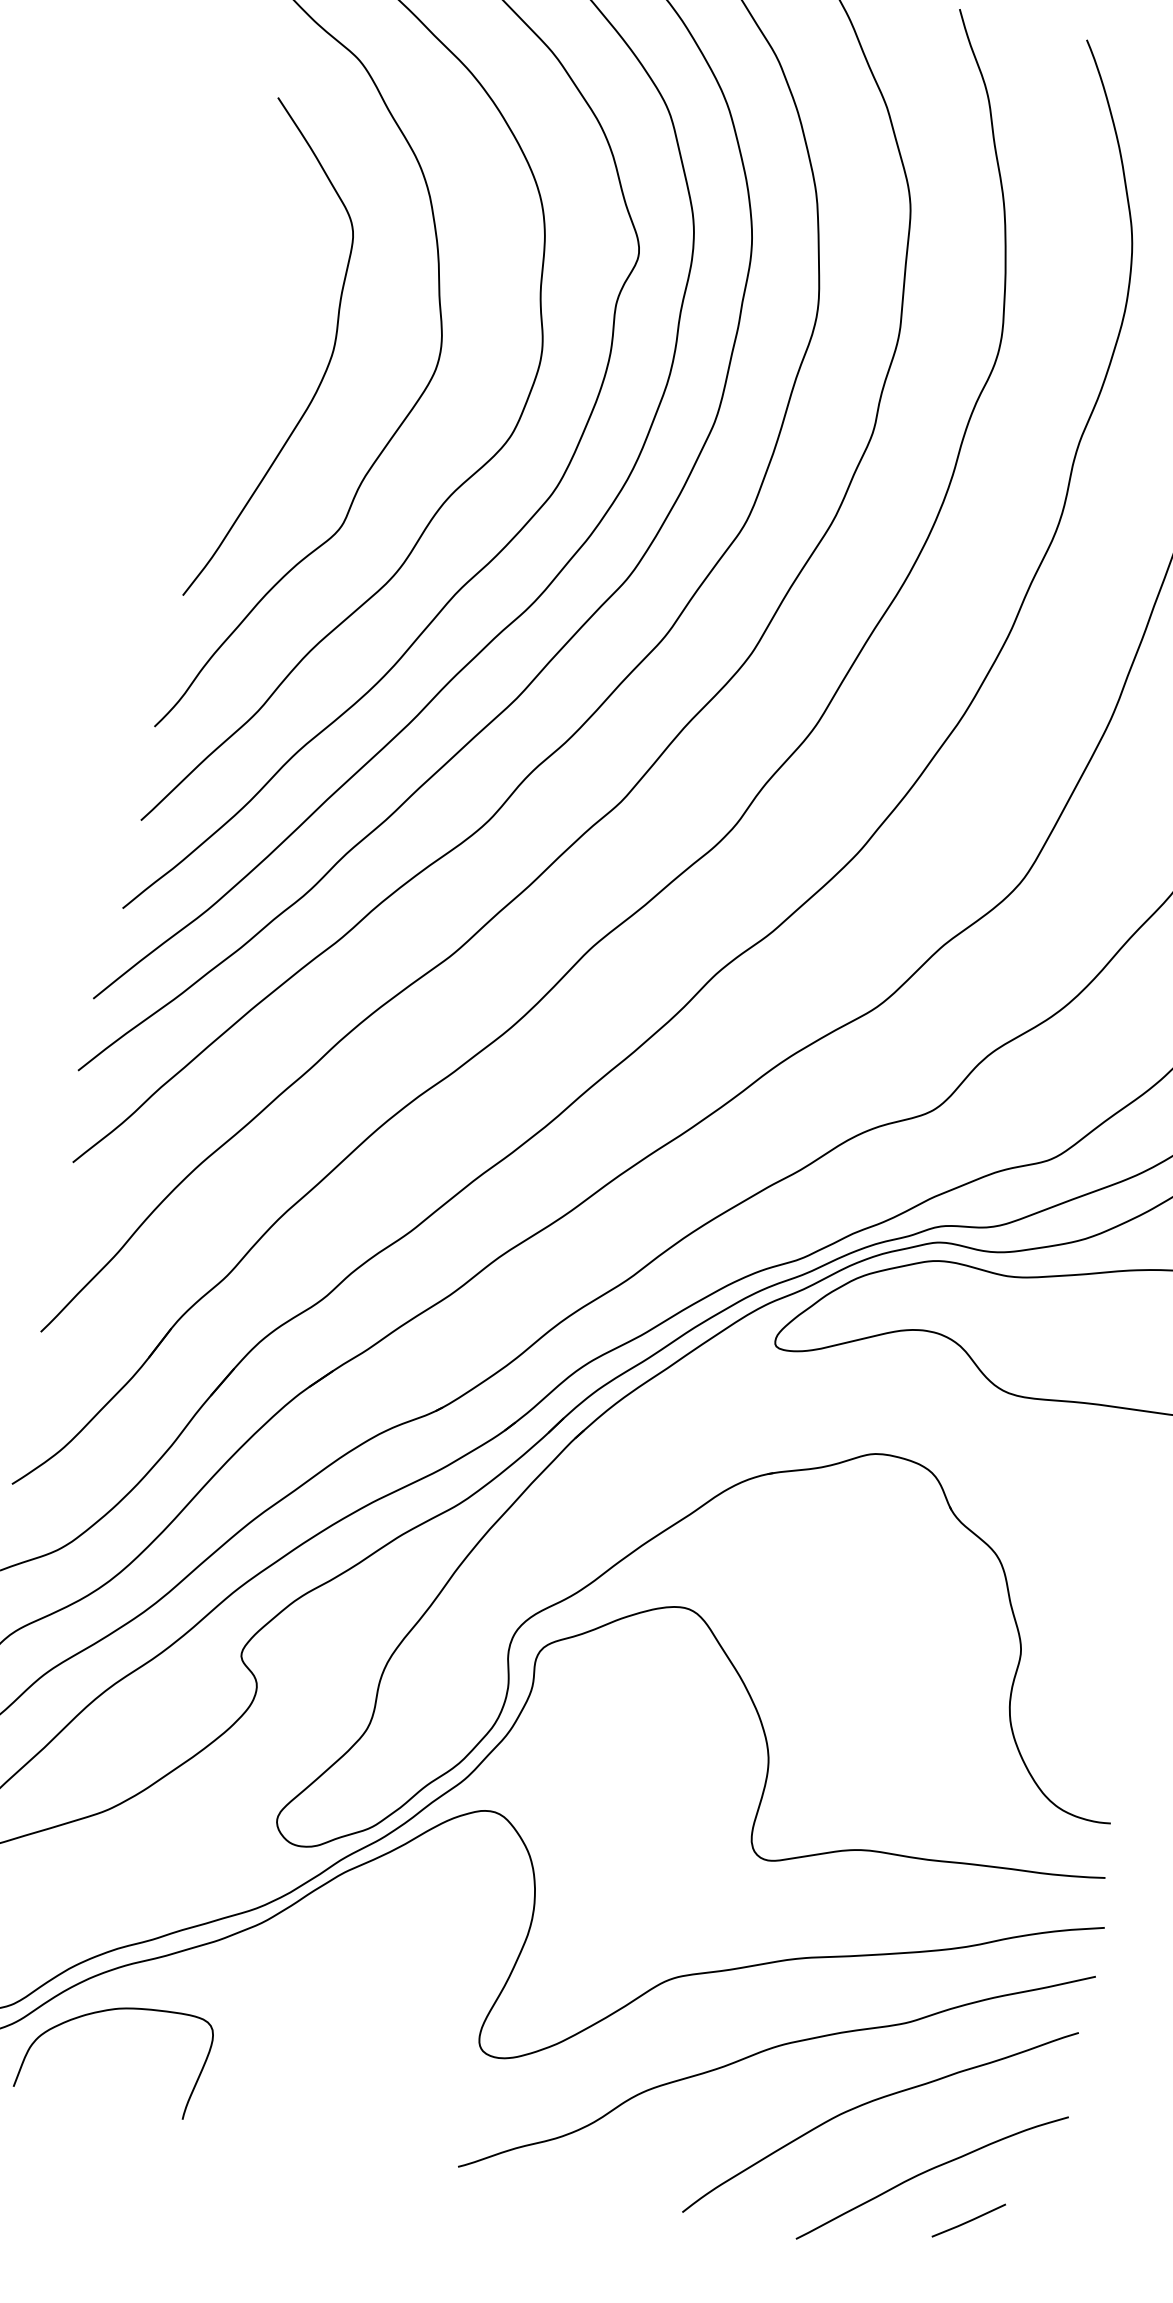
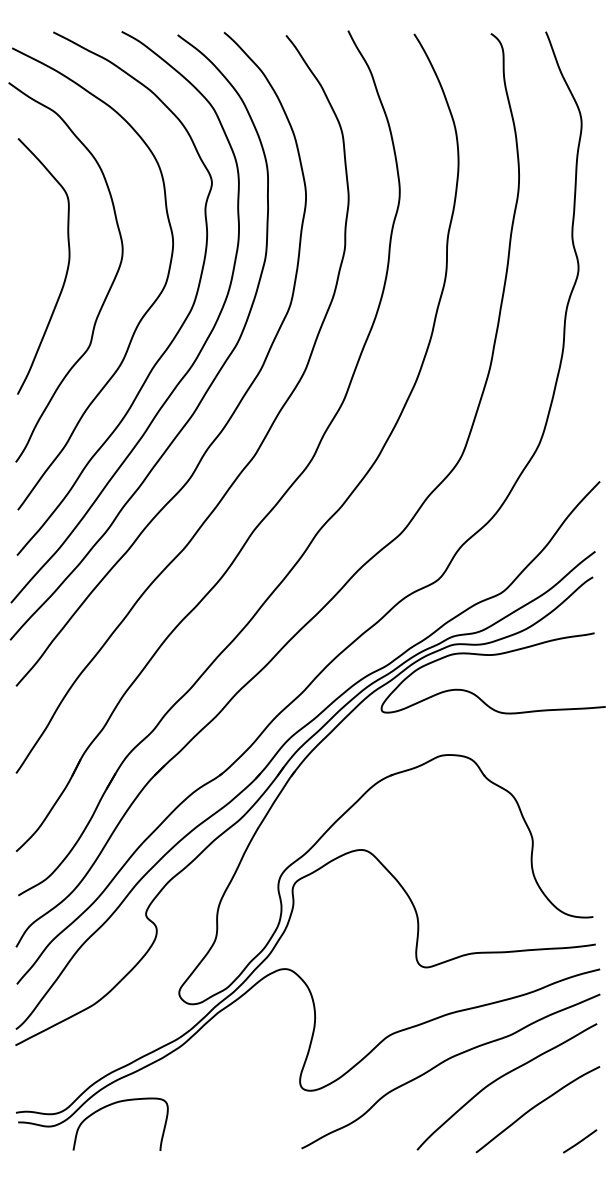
line: (969, 2221) -> (580, 1141), moved

